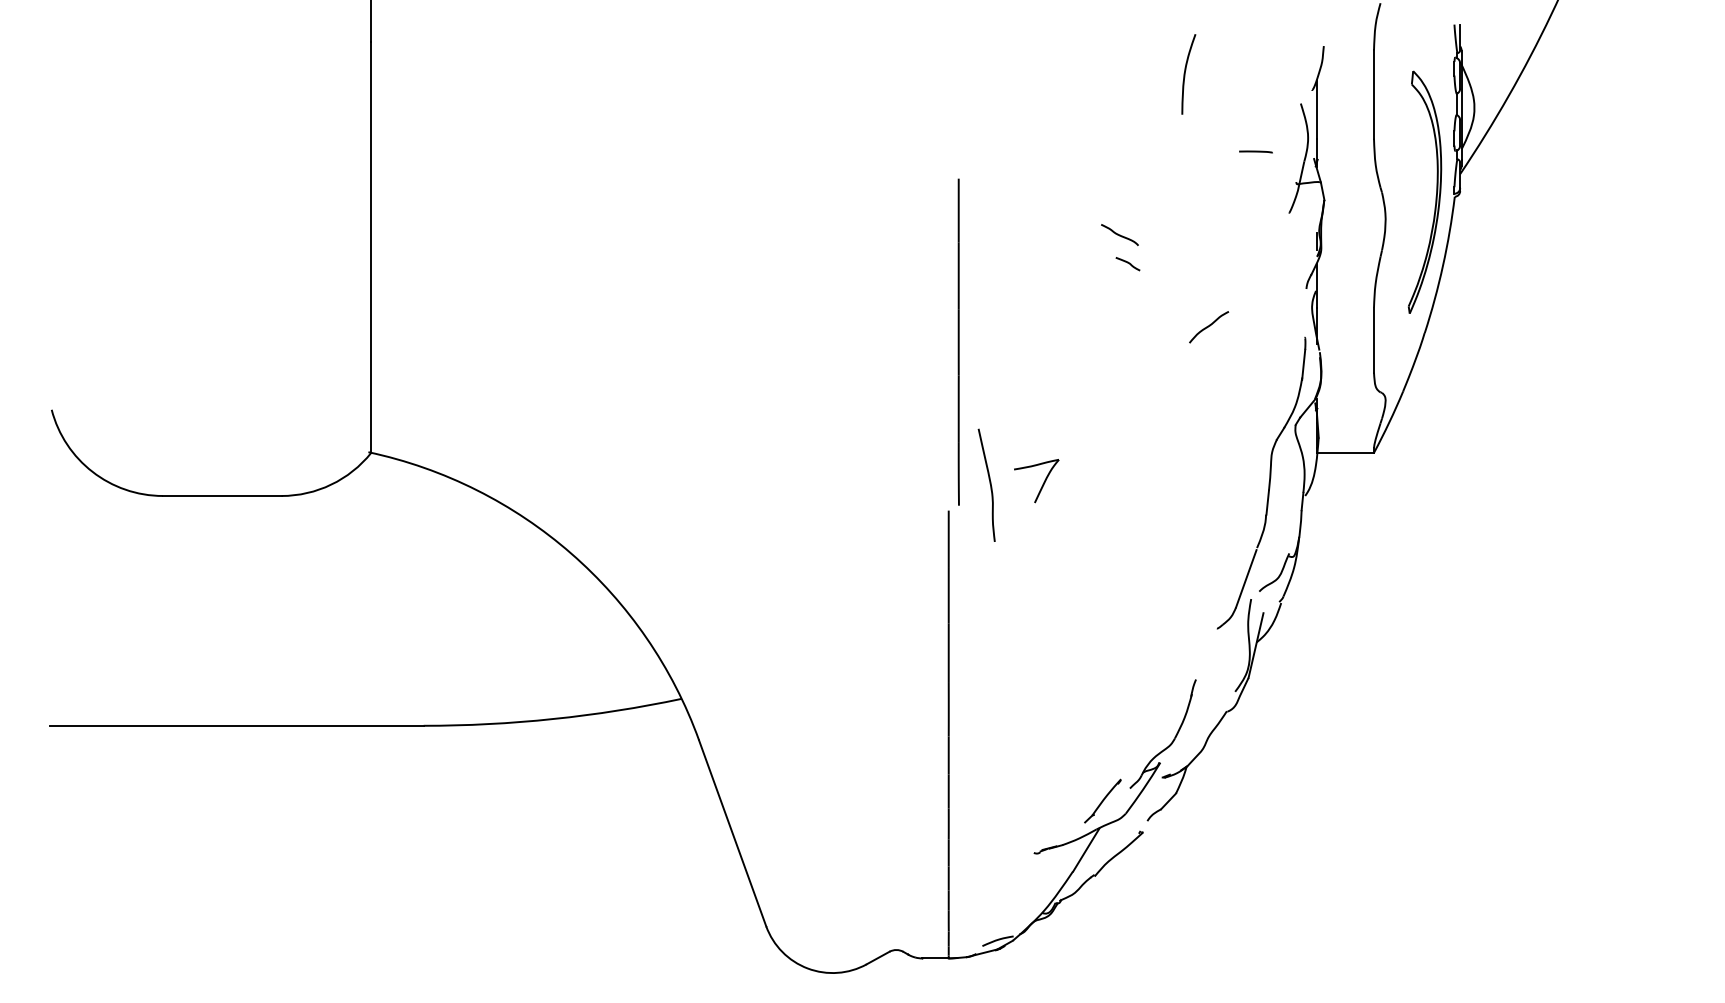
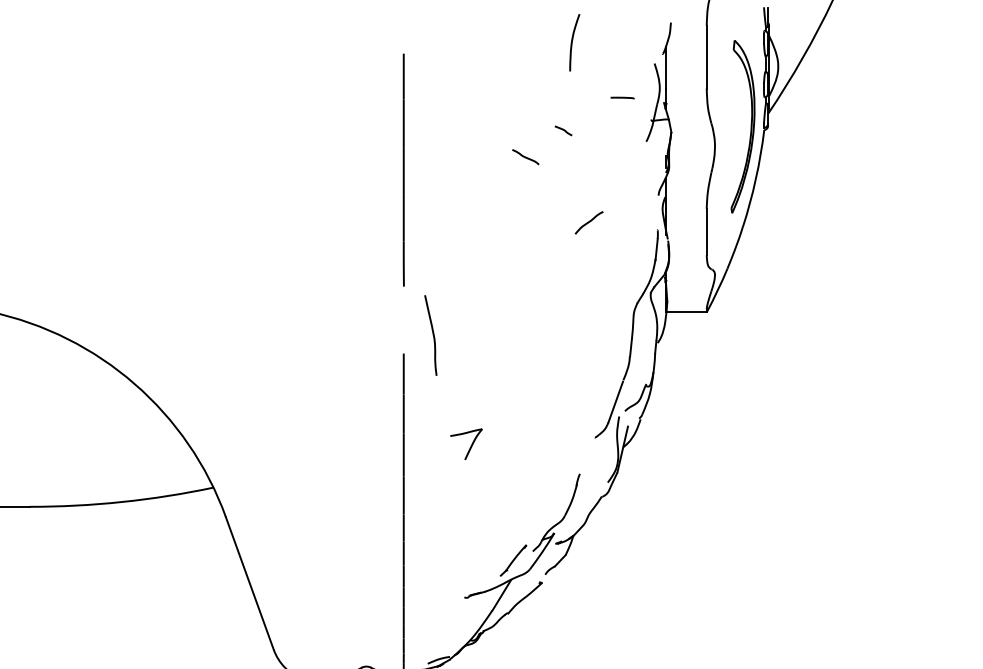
curve: (1127, 263) -> (563, 130), moved
line: (958, 341) -> (403, 169), moved
part: (1042, 484) -> (470, 446), moved

